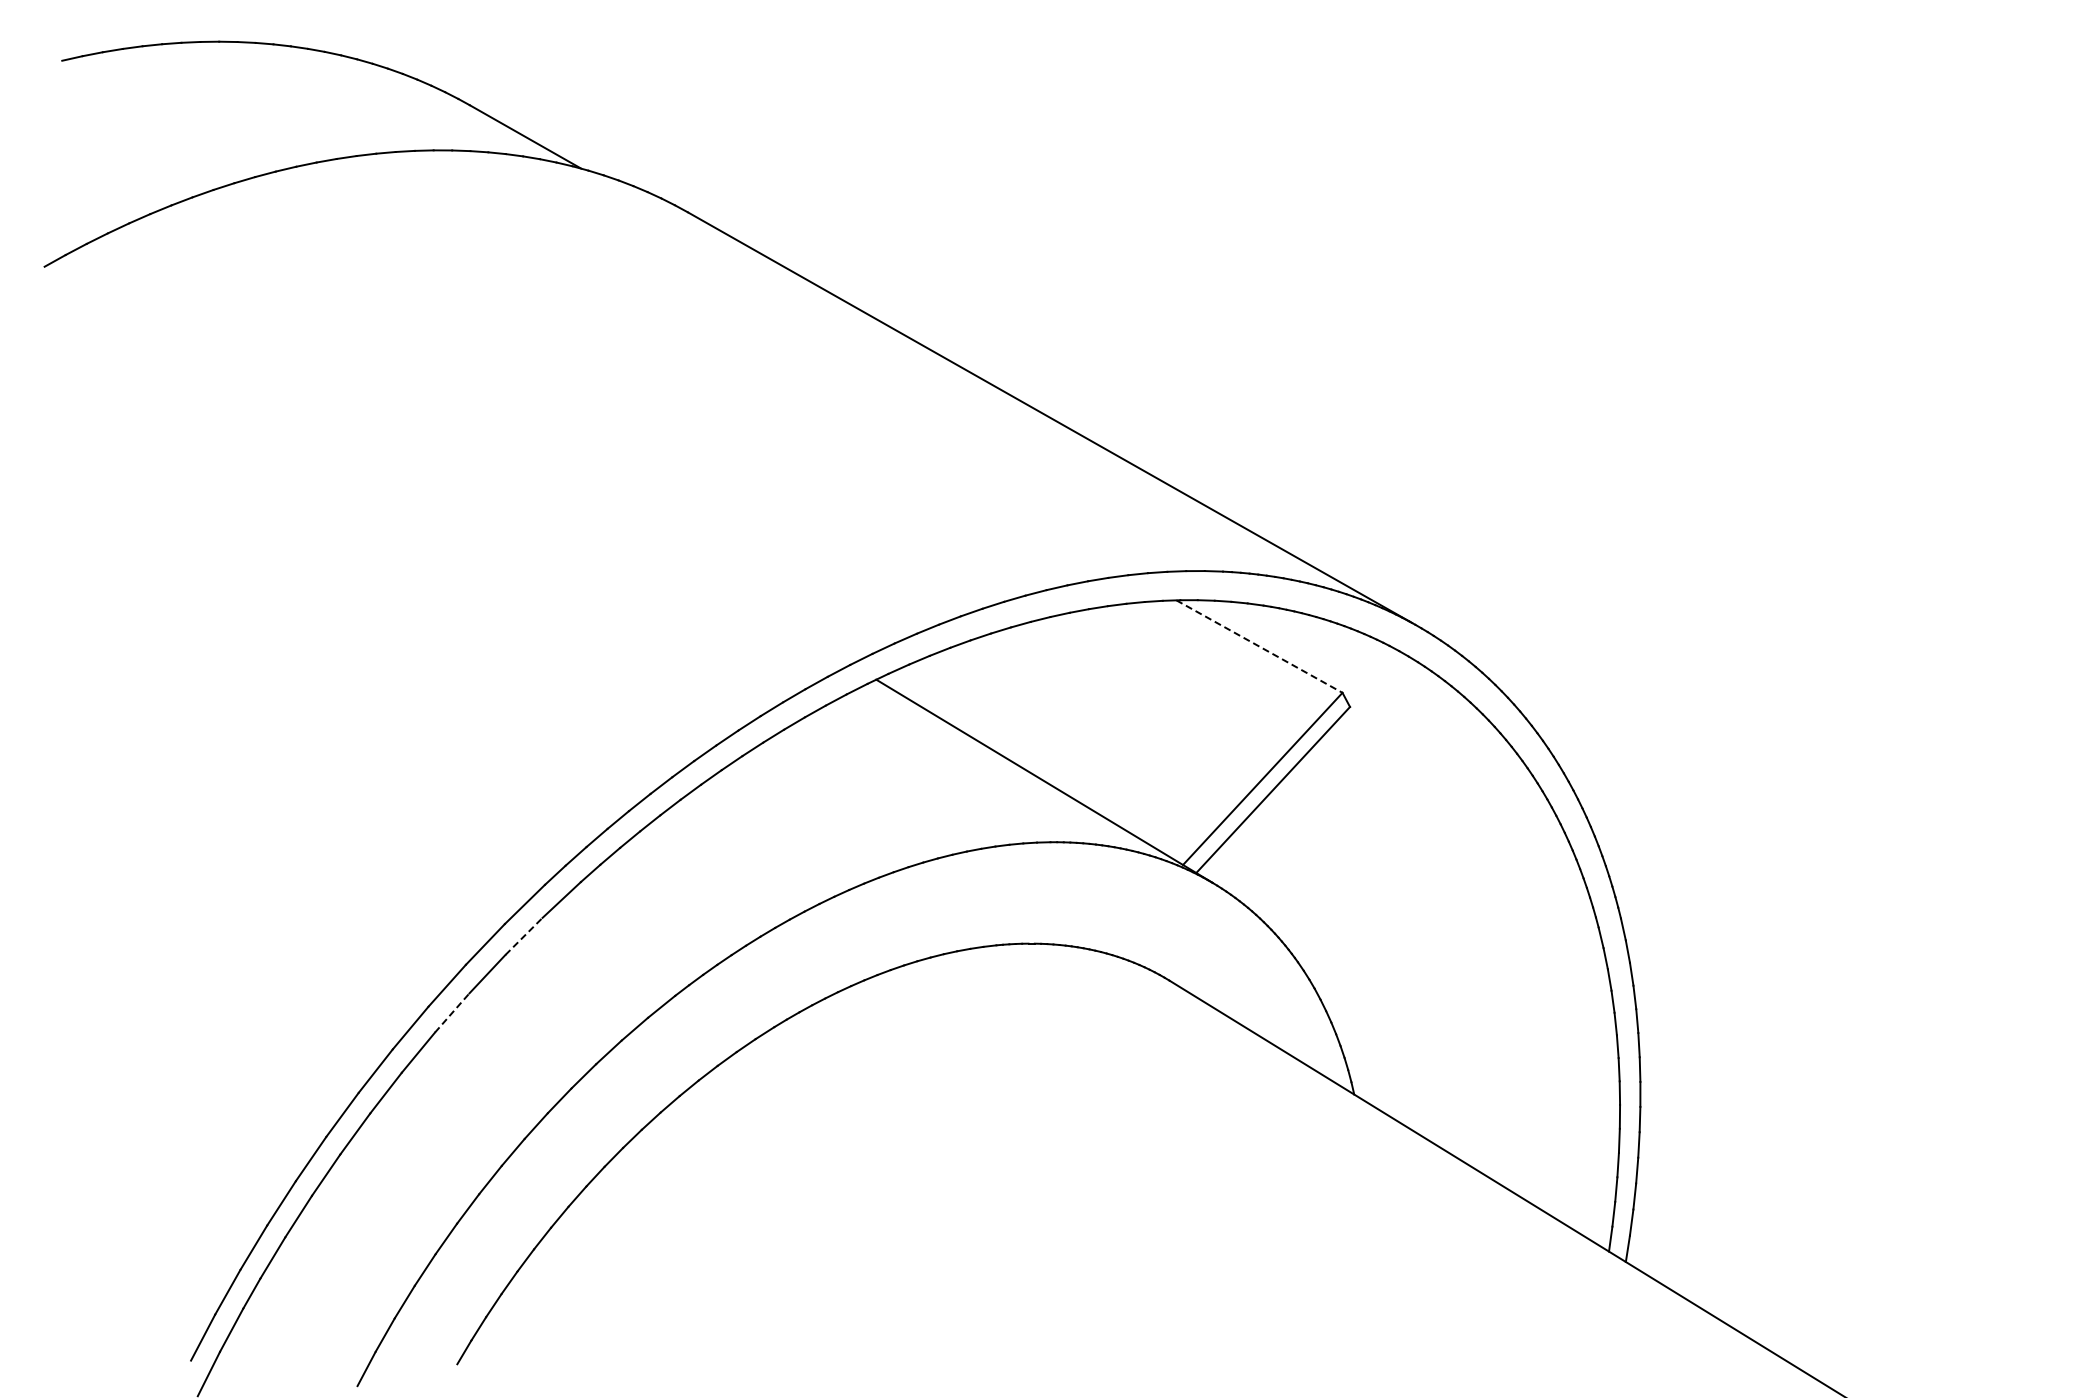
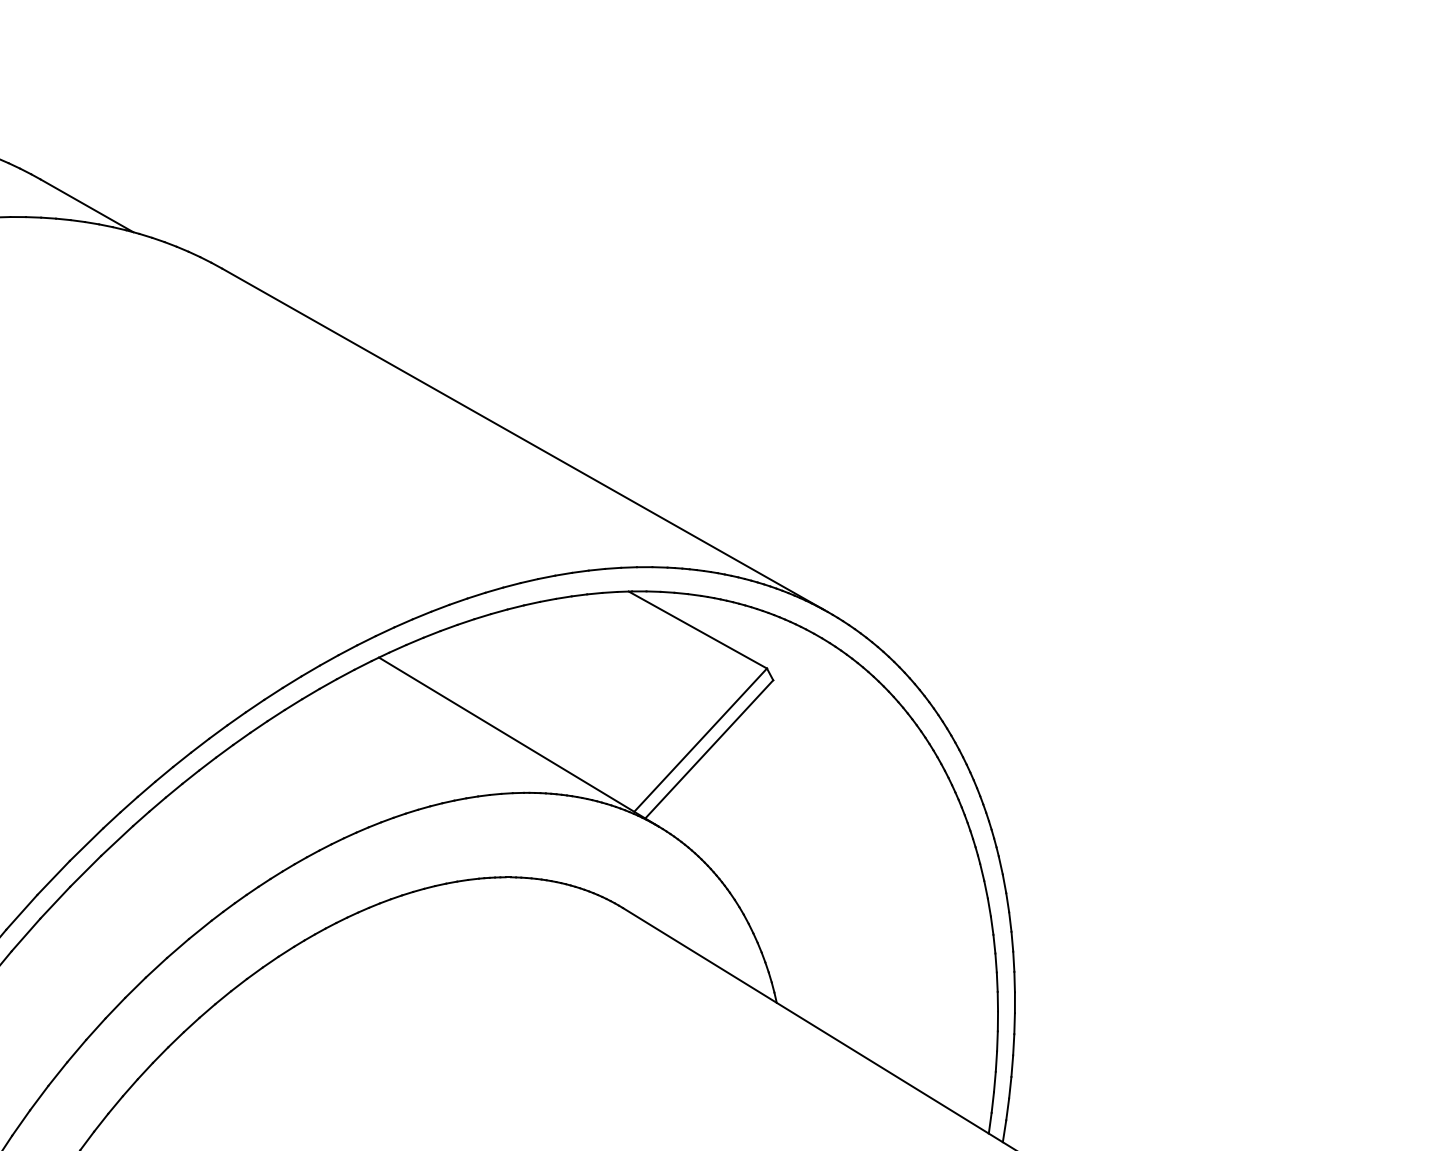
line: (1259, 646) -> (697, 629), dashed -> solid
line: (524, 936) -> (86, 871), dashed -> solid
line: (452, 1012) -> (26, 934), dashed -> solid

